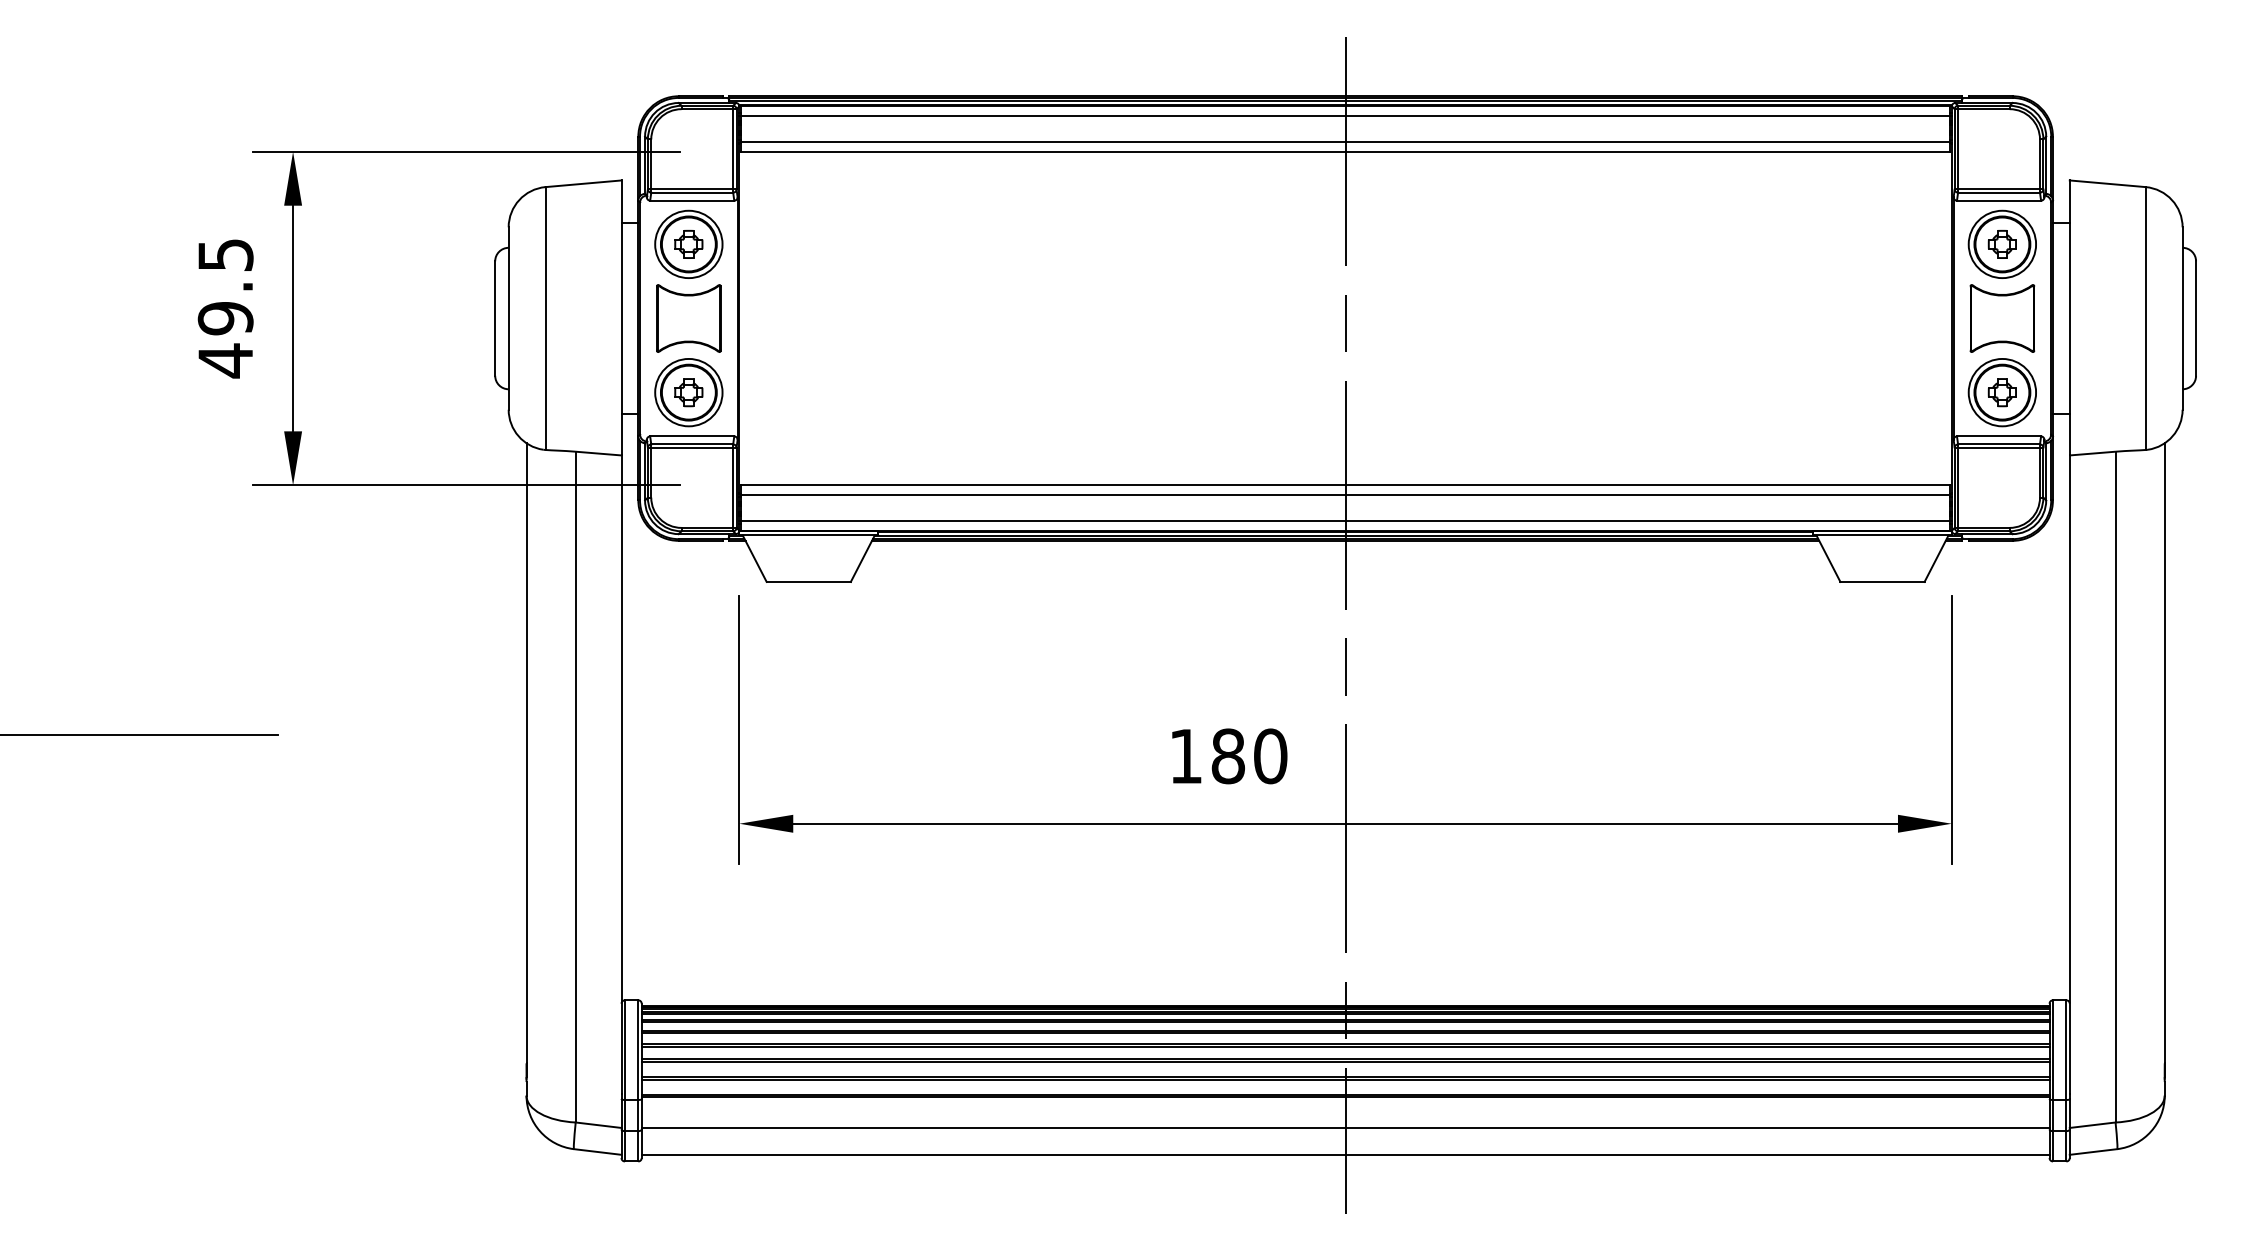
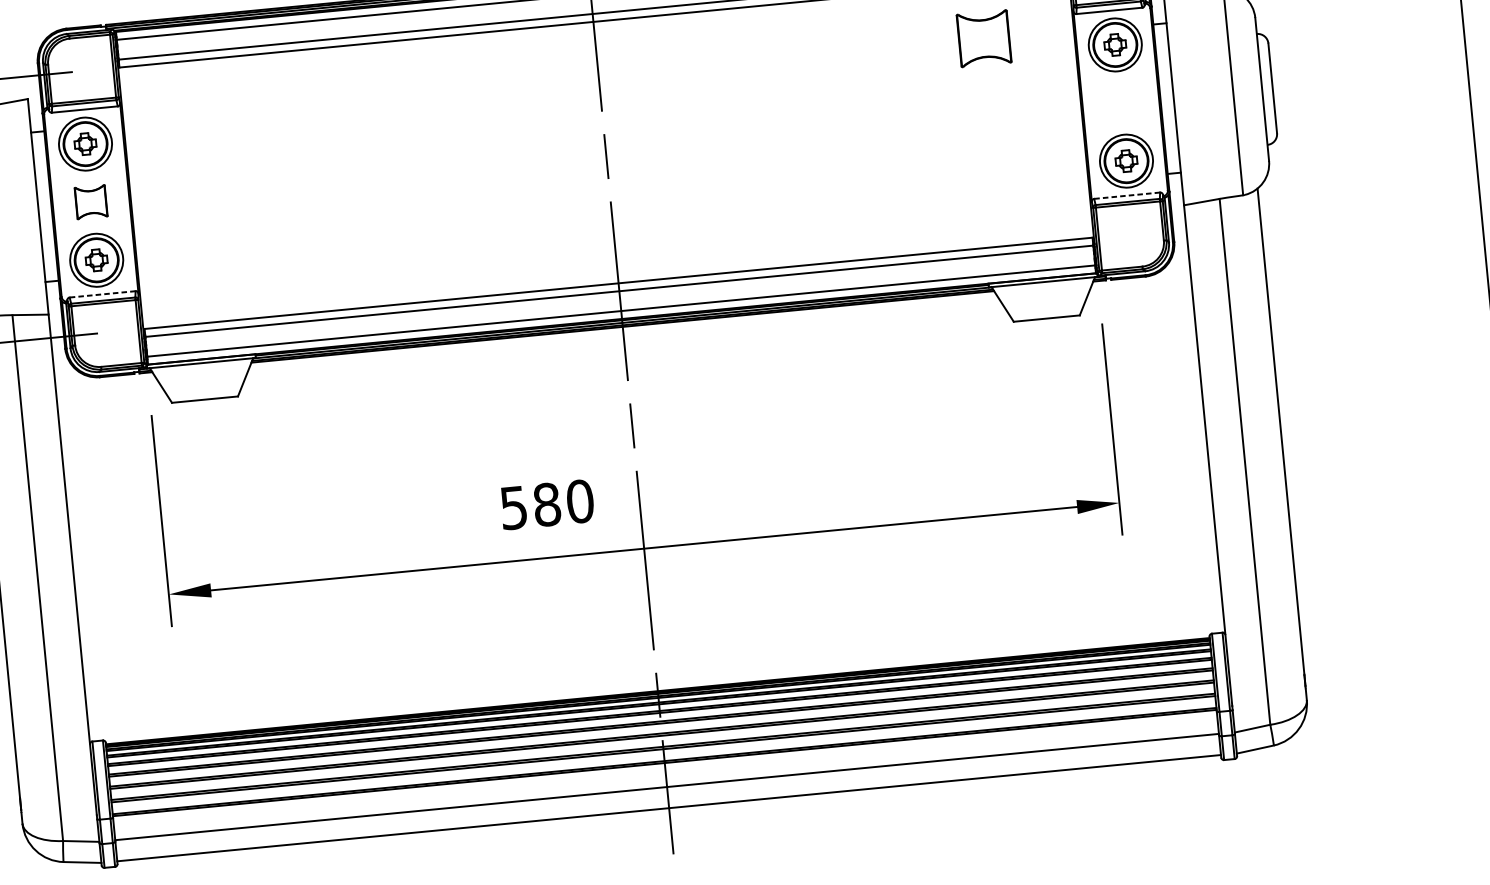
part: (688, 318) -> (90, 202), size x0.6
part: (2002, 318) -> (984, 38), moved
line: (691, 436) -> (102, 294), solid -> dashed
line: (1998, 436) -> (1126, 195), solid -> dashed
text: (1185, 756) -> (513, 508), 180 -> 580

